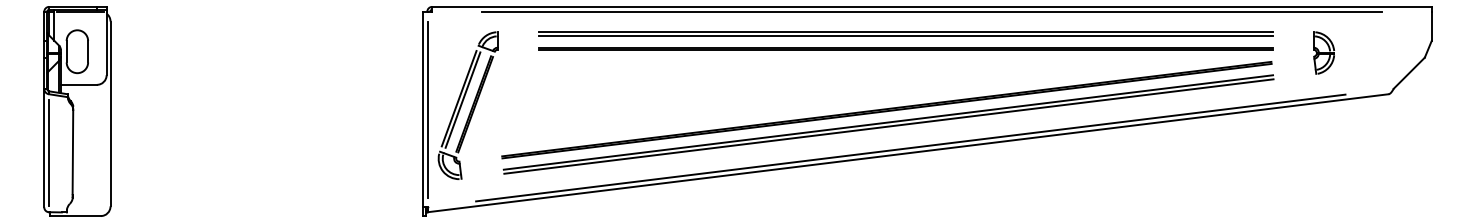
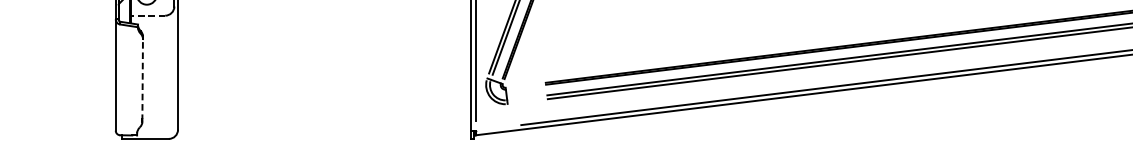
line: (78, 84) -> (147, 15), solid -> dashed
line: (49, 153) -> (120, 80), removed
line: (72, 153) -> (142, 80), solid -> dashed

